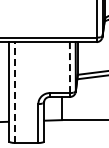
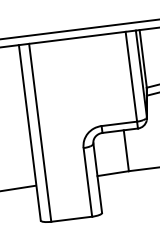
line: (69, 67) -> (130, 76), dashed -> solid
line: (15, 92) -> (40, 132), dashed -> solid

